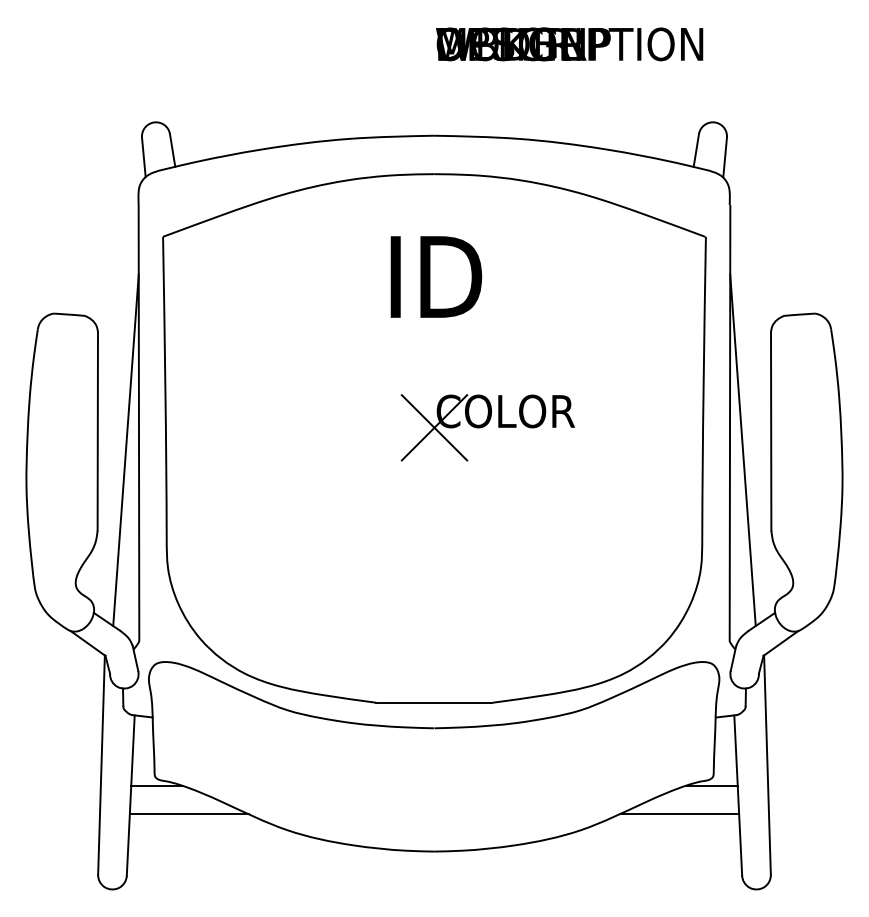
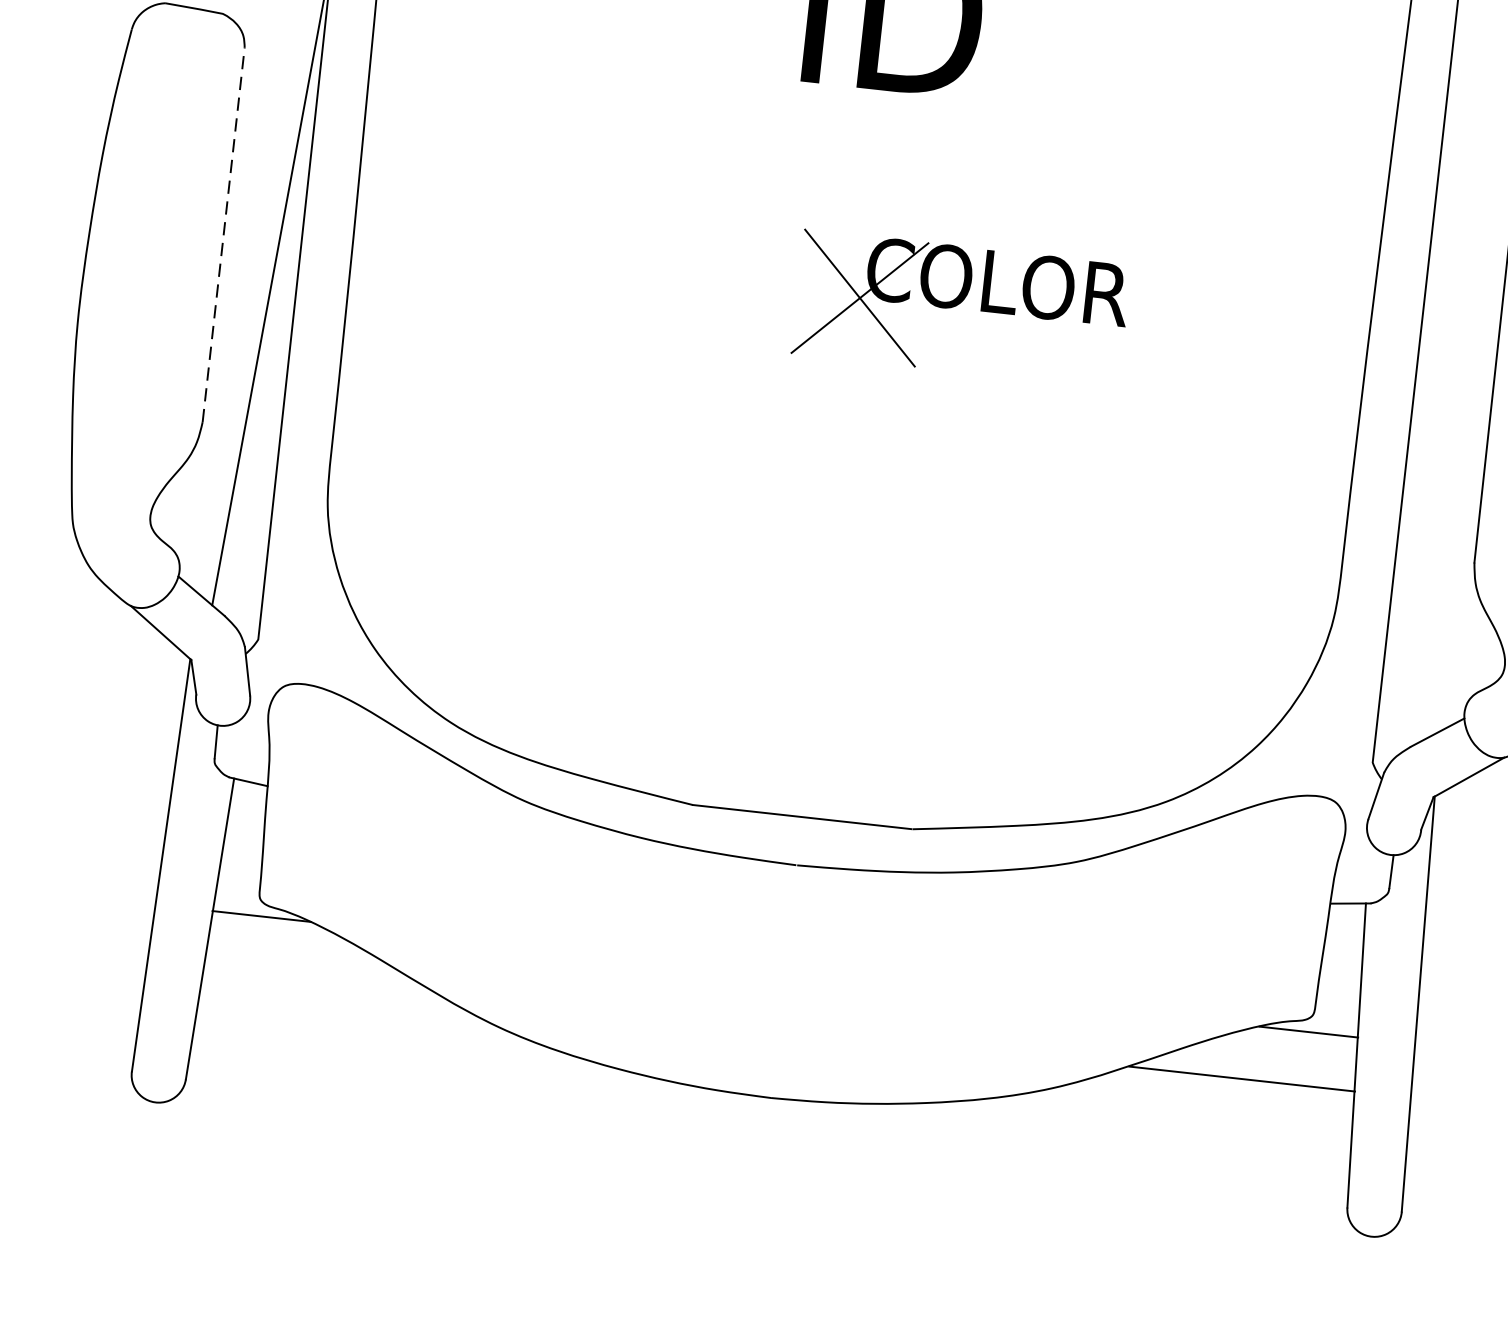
line: (97, 431) -> (223, 234), solid -> dashed
line: (742, 450) -> (1436, 405), removed
line: (189, 814) -> (316, 977), removed

